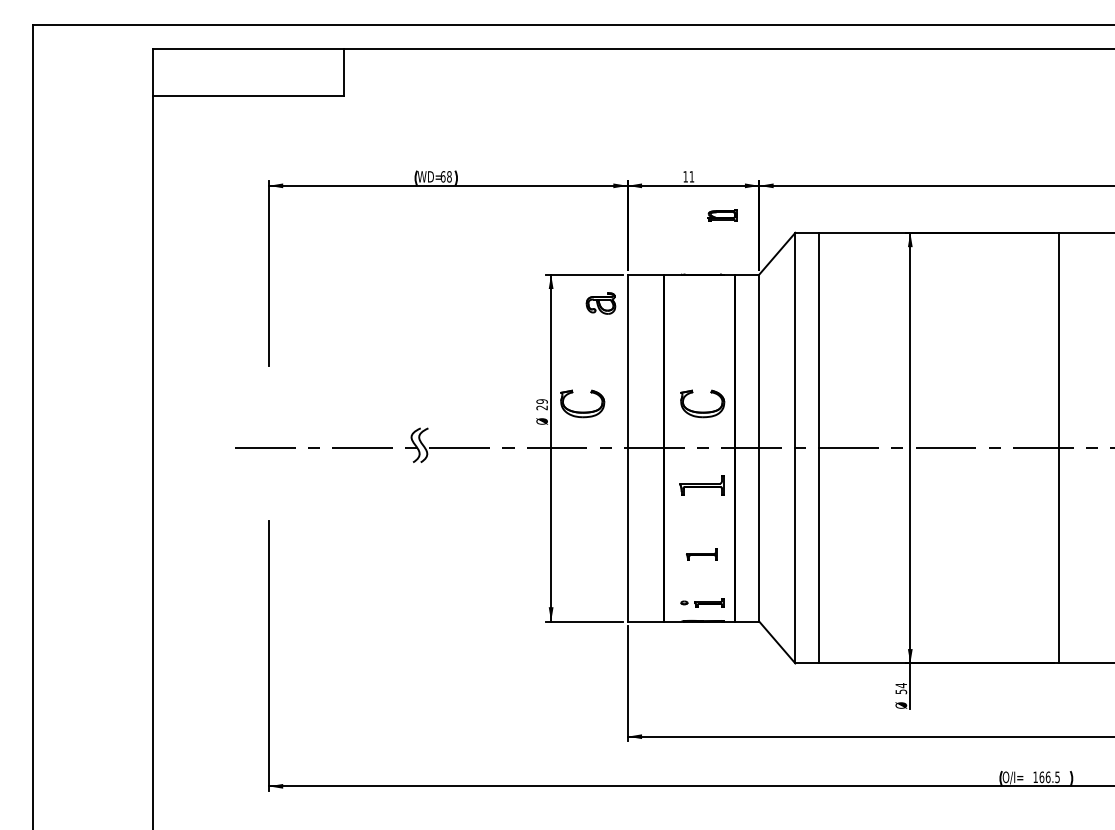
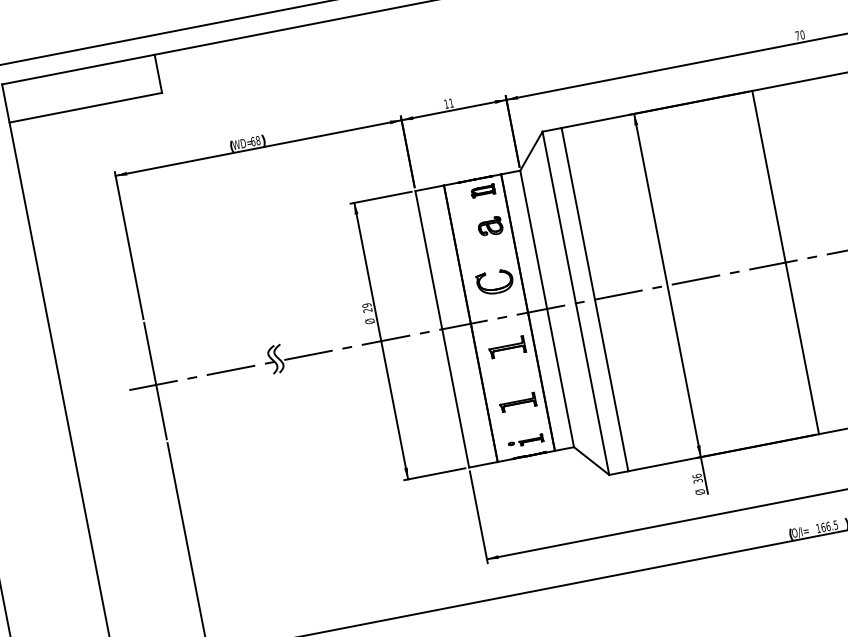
part: (722, 215) -> (483, 191), moved
part: (600, 303) -> (490, 226), moved
part: (582, 411) -> (400, 307), removed
line: (268, 443) -> (155, 381), added
part: (701, 554) -> (517, 402), size x1.43
text: (901, 688) -> (697, 478), 54 -> 36

